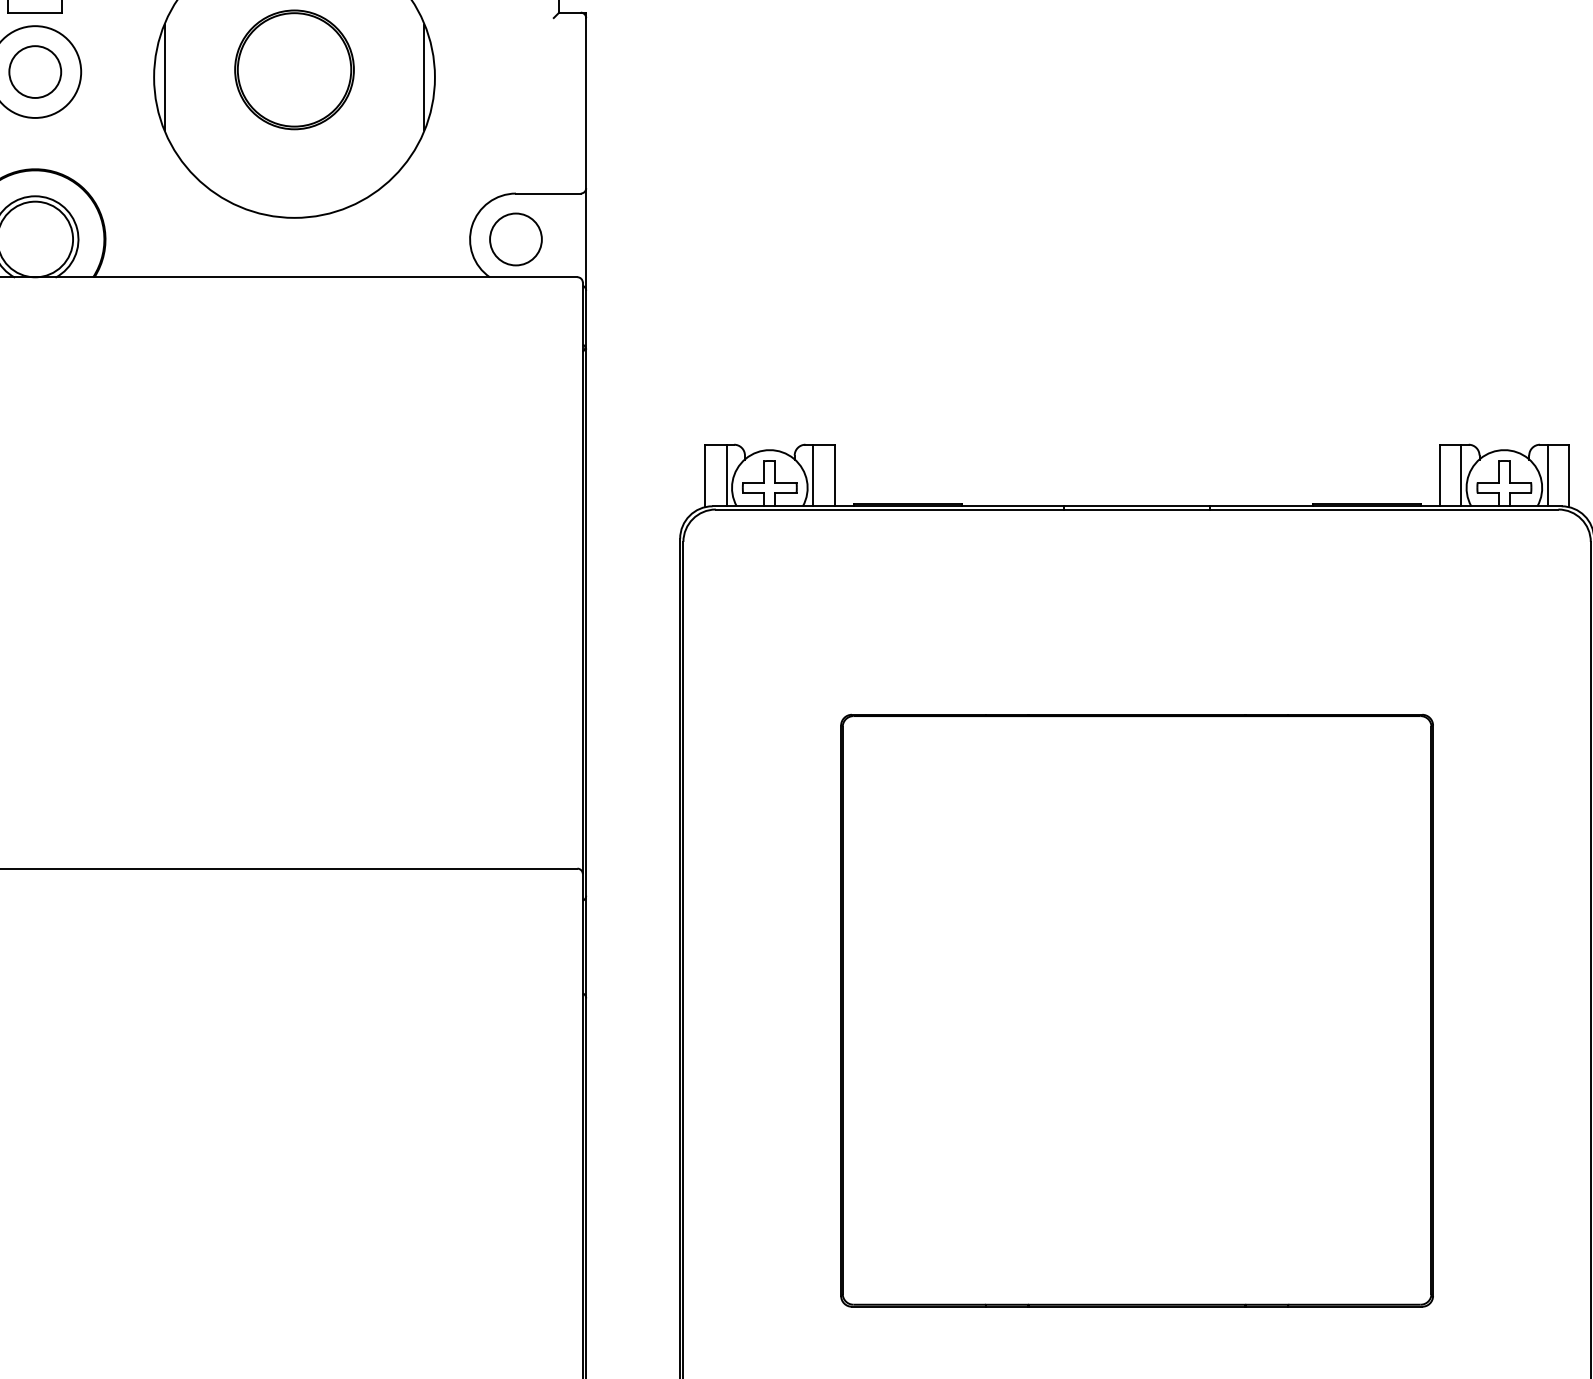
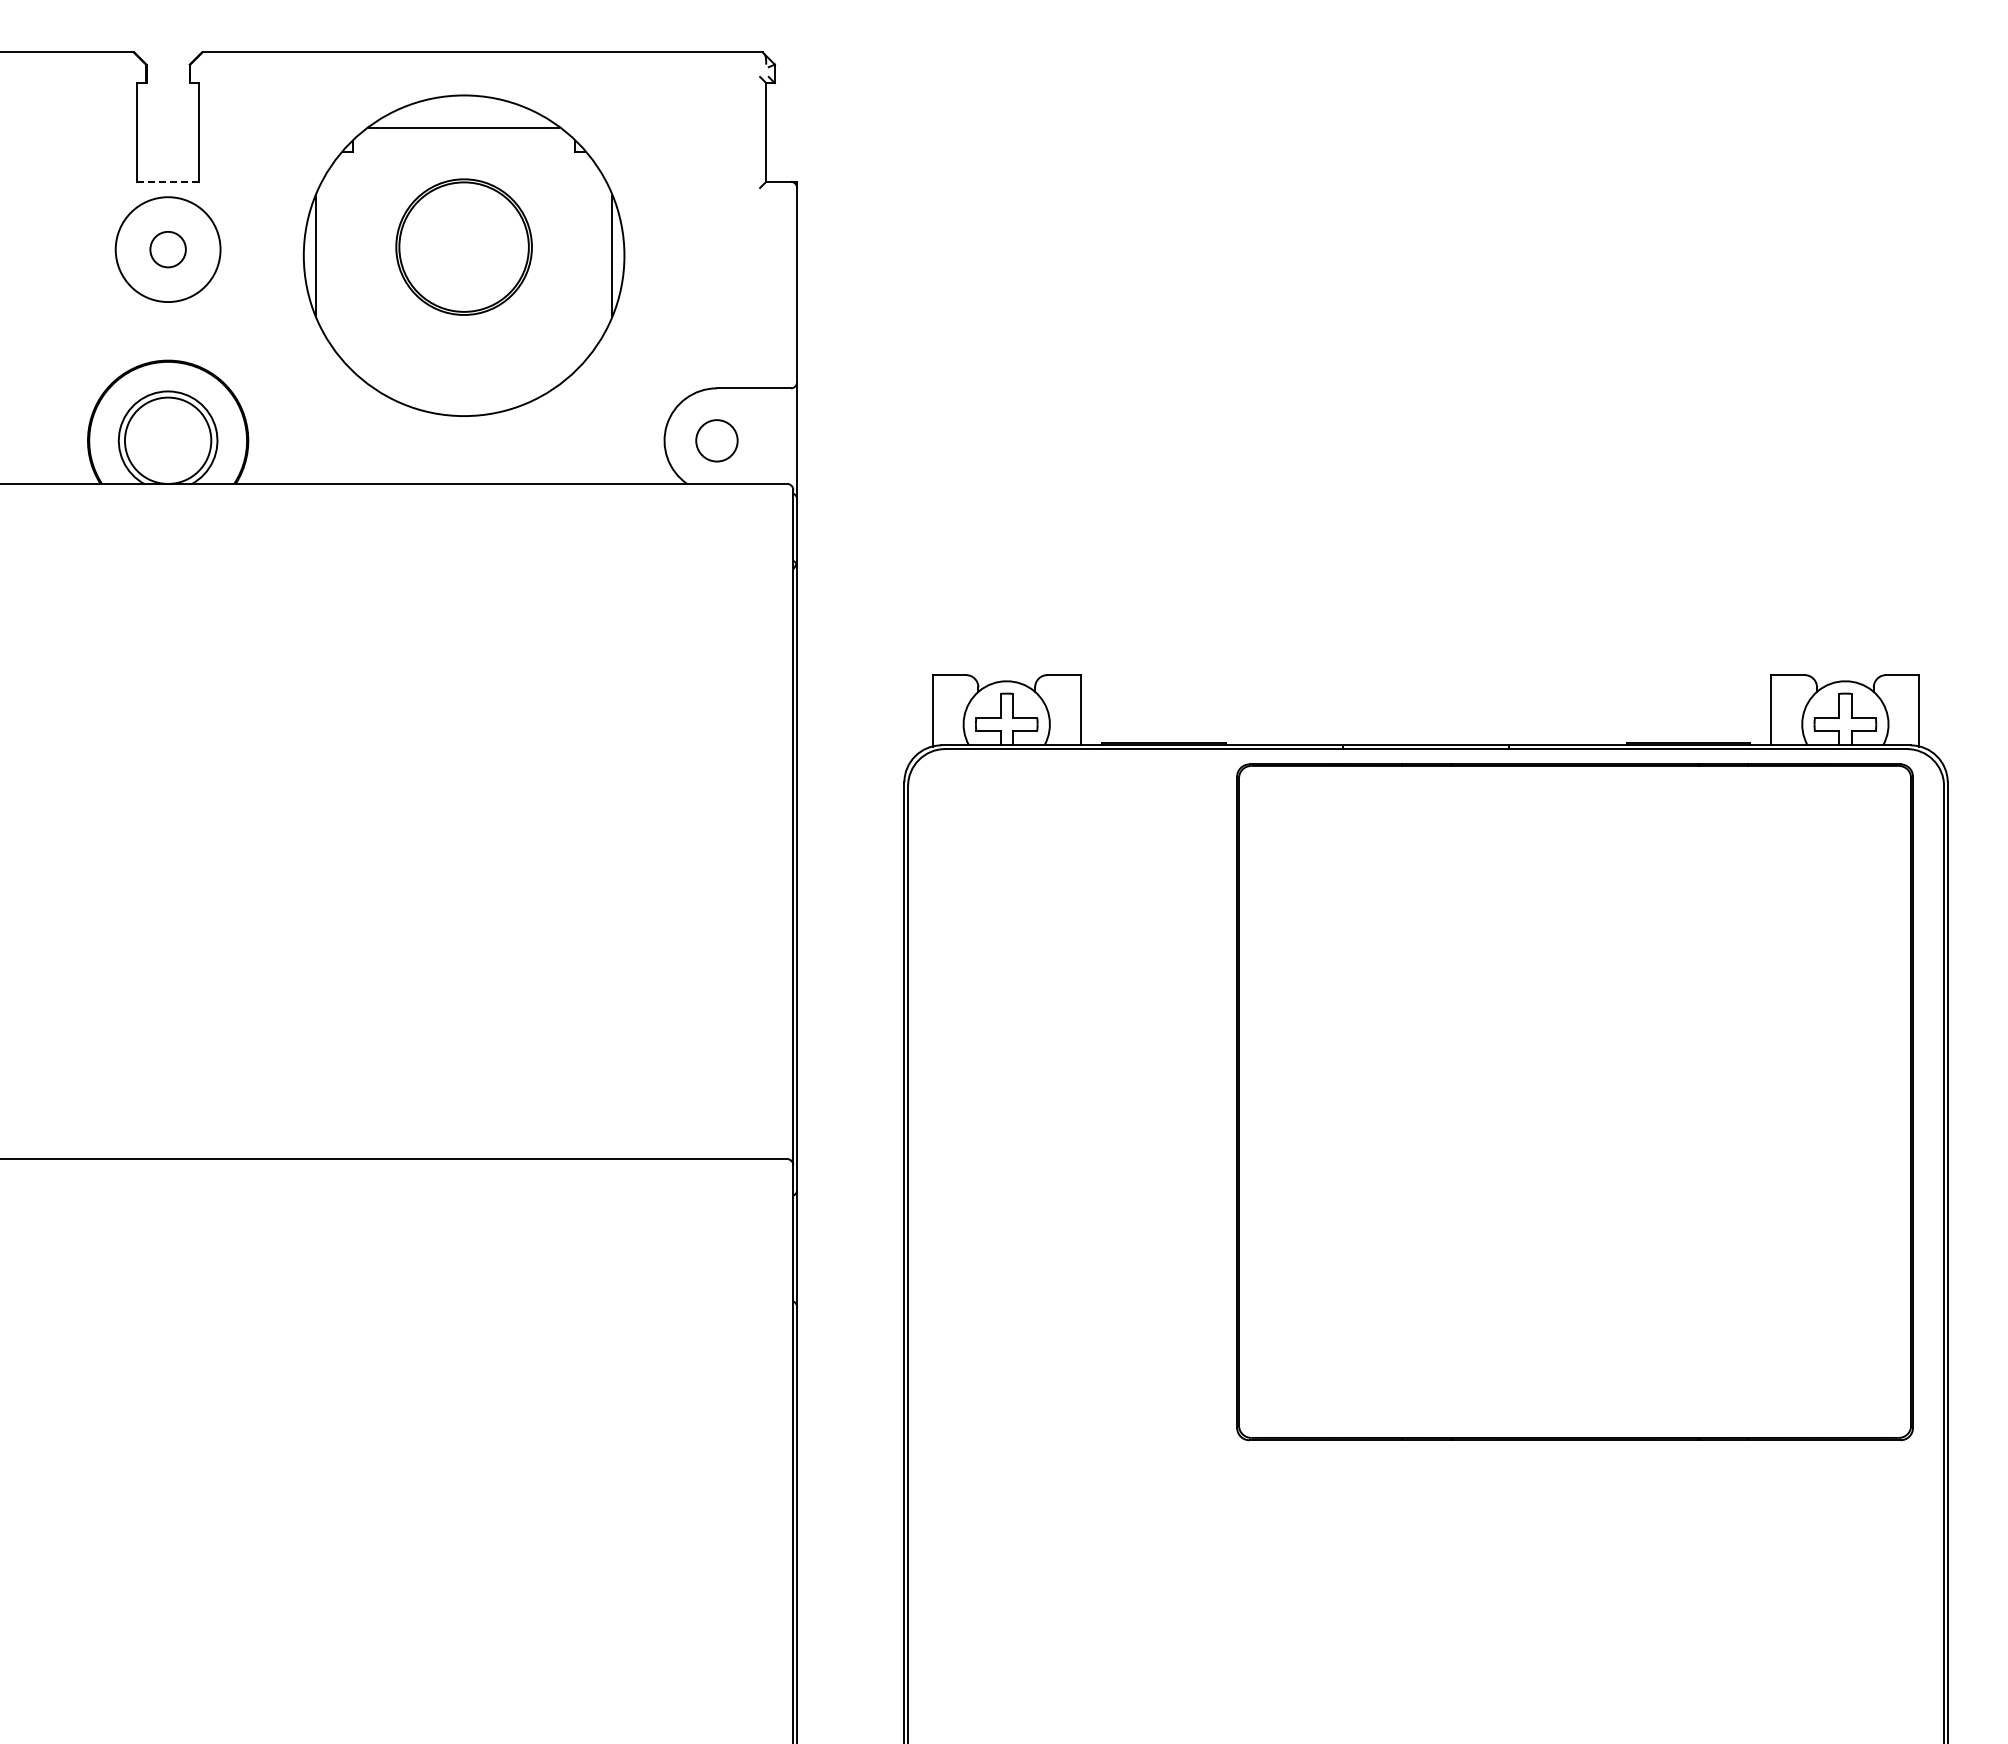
line: (35, 12) -> (168, 181), solid -> dashed
circle: (34, 71) -> (167, 249), size x0.6
circle: (515, 239) -> (716, 440), size x0.7
line: (726, 475) -> (957, 710), removed
line: (813, 475) -> (1056, 710), removed
line: (1461, 475) -> (1796, 710), removed
line: (1547, 475) -> (1894, 710), removed
part: (1136, 1010) -> (1574, 1102), moved

